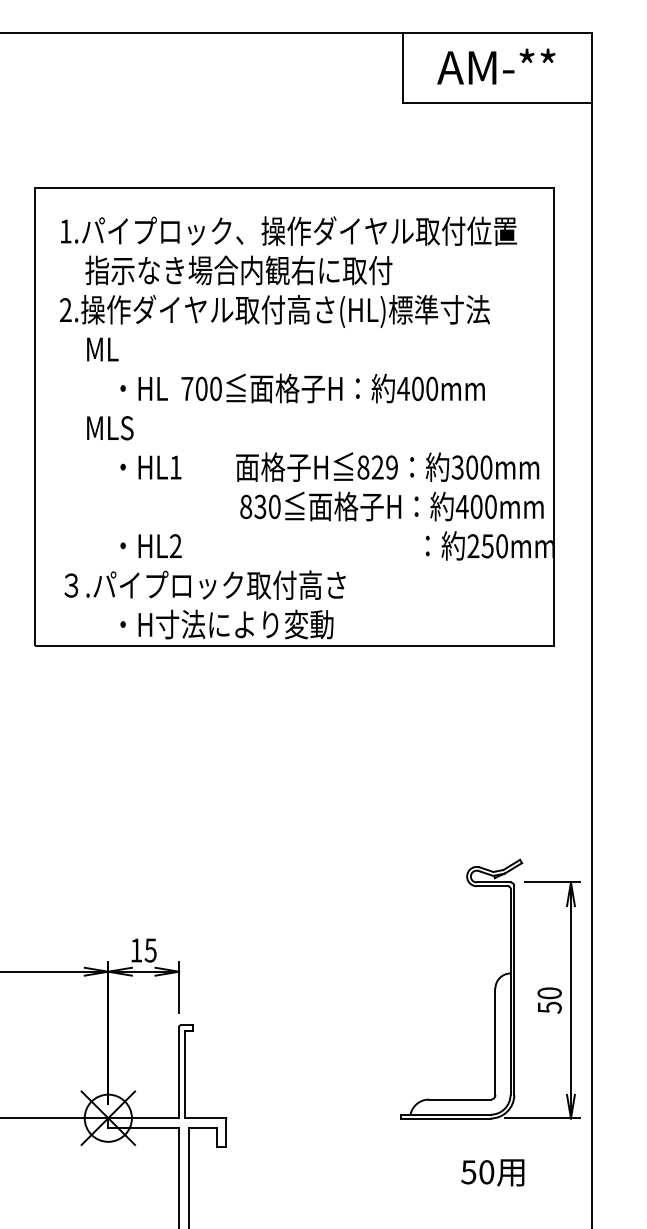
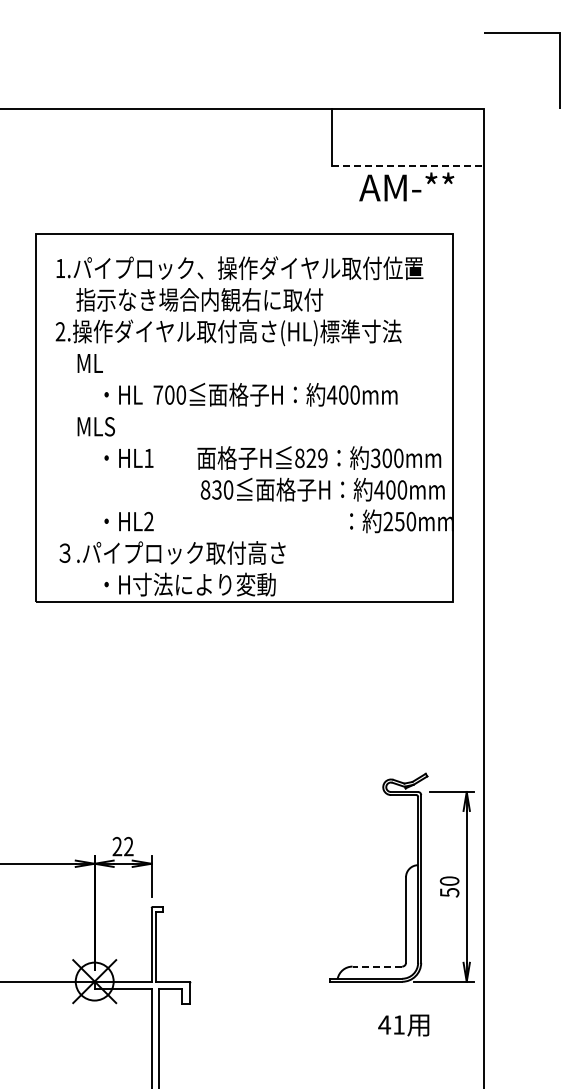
text: (496, 66) -> (406, 186), moved
line: (497, 103) -> (407, 165), solid -> dashed
text: (142, 950) -> (122, 846), 15 -> 22
line: (459, 1099) -> (377, 966), solid -> dashed
text: (477, 1171) -> (391, 1024), 50 -> 41

